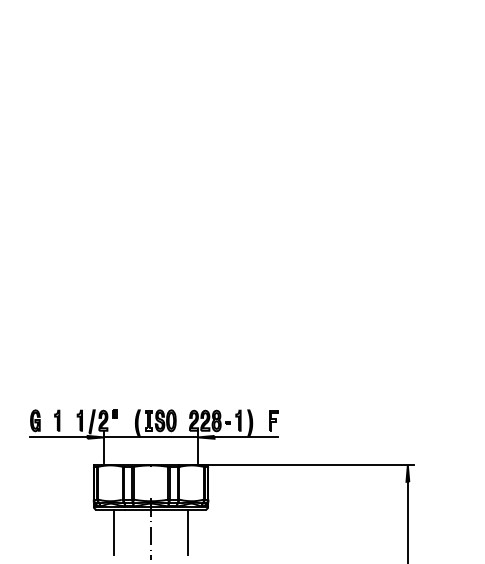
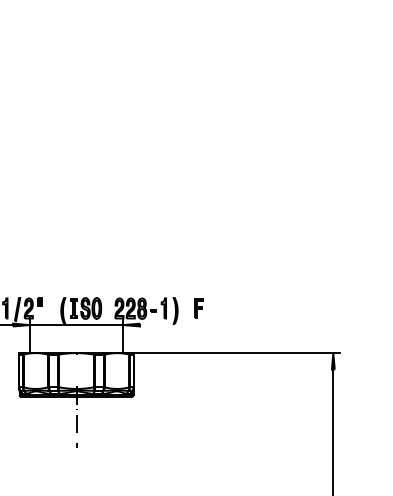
line: (246, 437) -> (171, 325), removed
line: (114, 531) -> (39, 419), removed
line: (188, 531) -> (113, 419), removed

